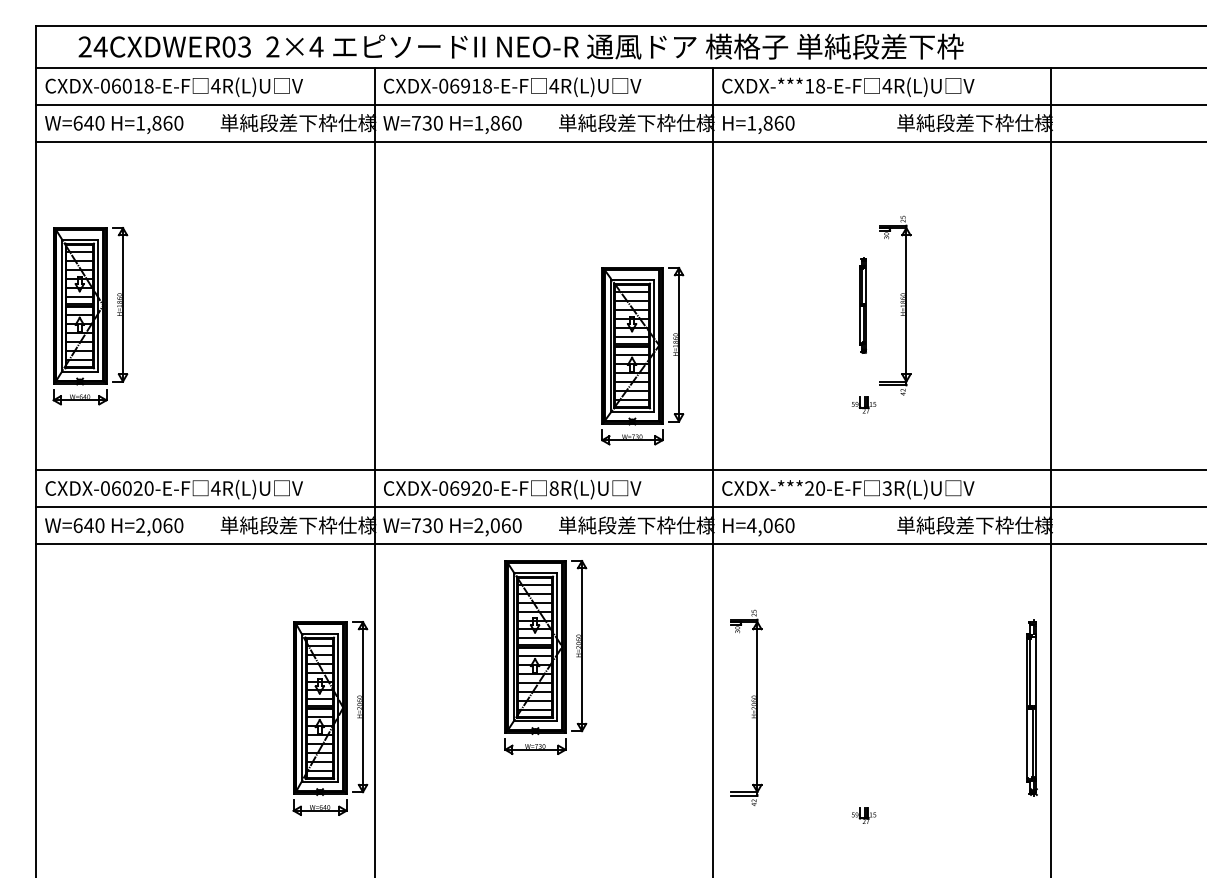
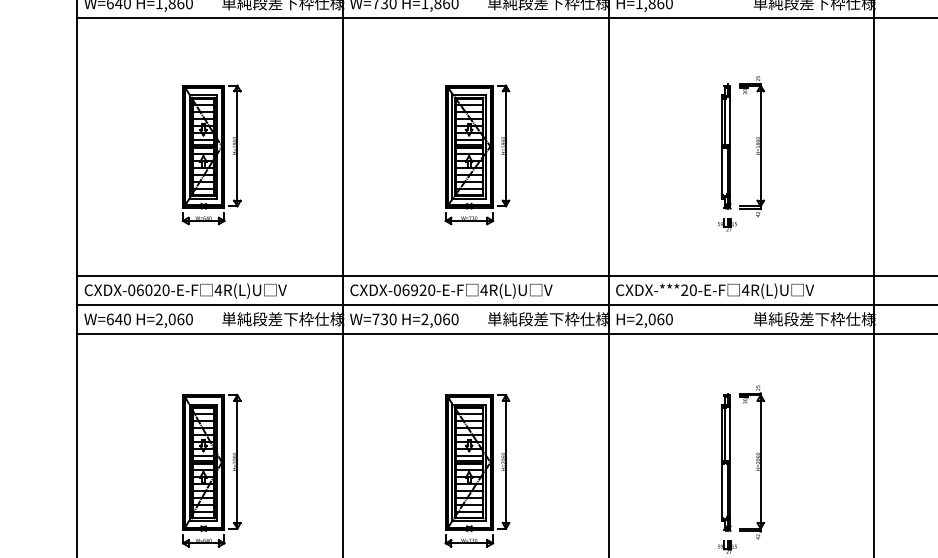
part: (862, 305) -> (726, 146), size x1.67
part: (90, 316) -> (211, 155), moved
part: (642, 356) -> (477, 155), moved
text: (554, 488) -> (484, 290), 8R(L)U -> 4R(L)U
text: (887, 488) -> (745, 290), 3R(L)U -> 4R(L)U
text: (751, 525) -> (639, 319), H=4,060 -> H=2,060
part: (545, 657) -> (477, 470), moved
part: (746, 707) -> (752, 462), moved
part: (1031, 707) -> (726, 462), moved
part: (330, 718) -> (211, 470), moved

